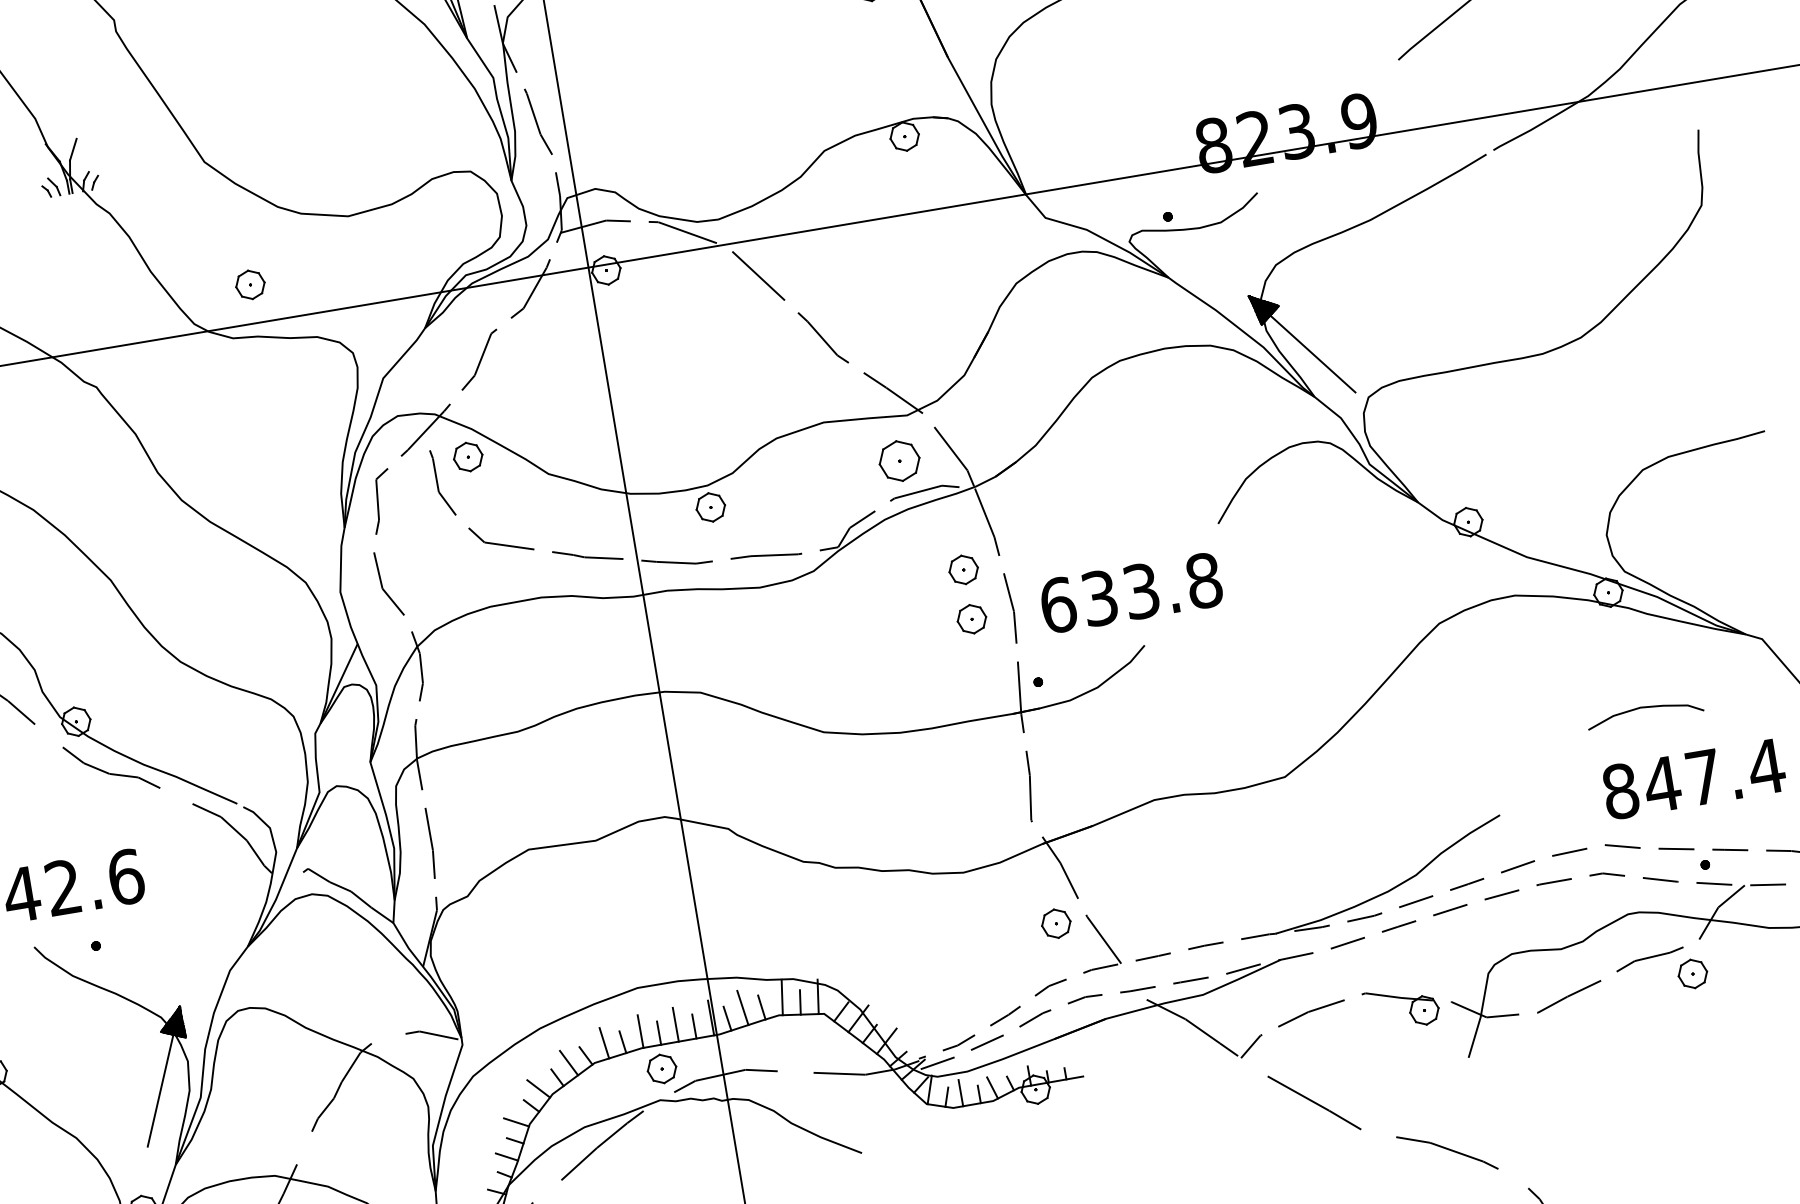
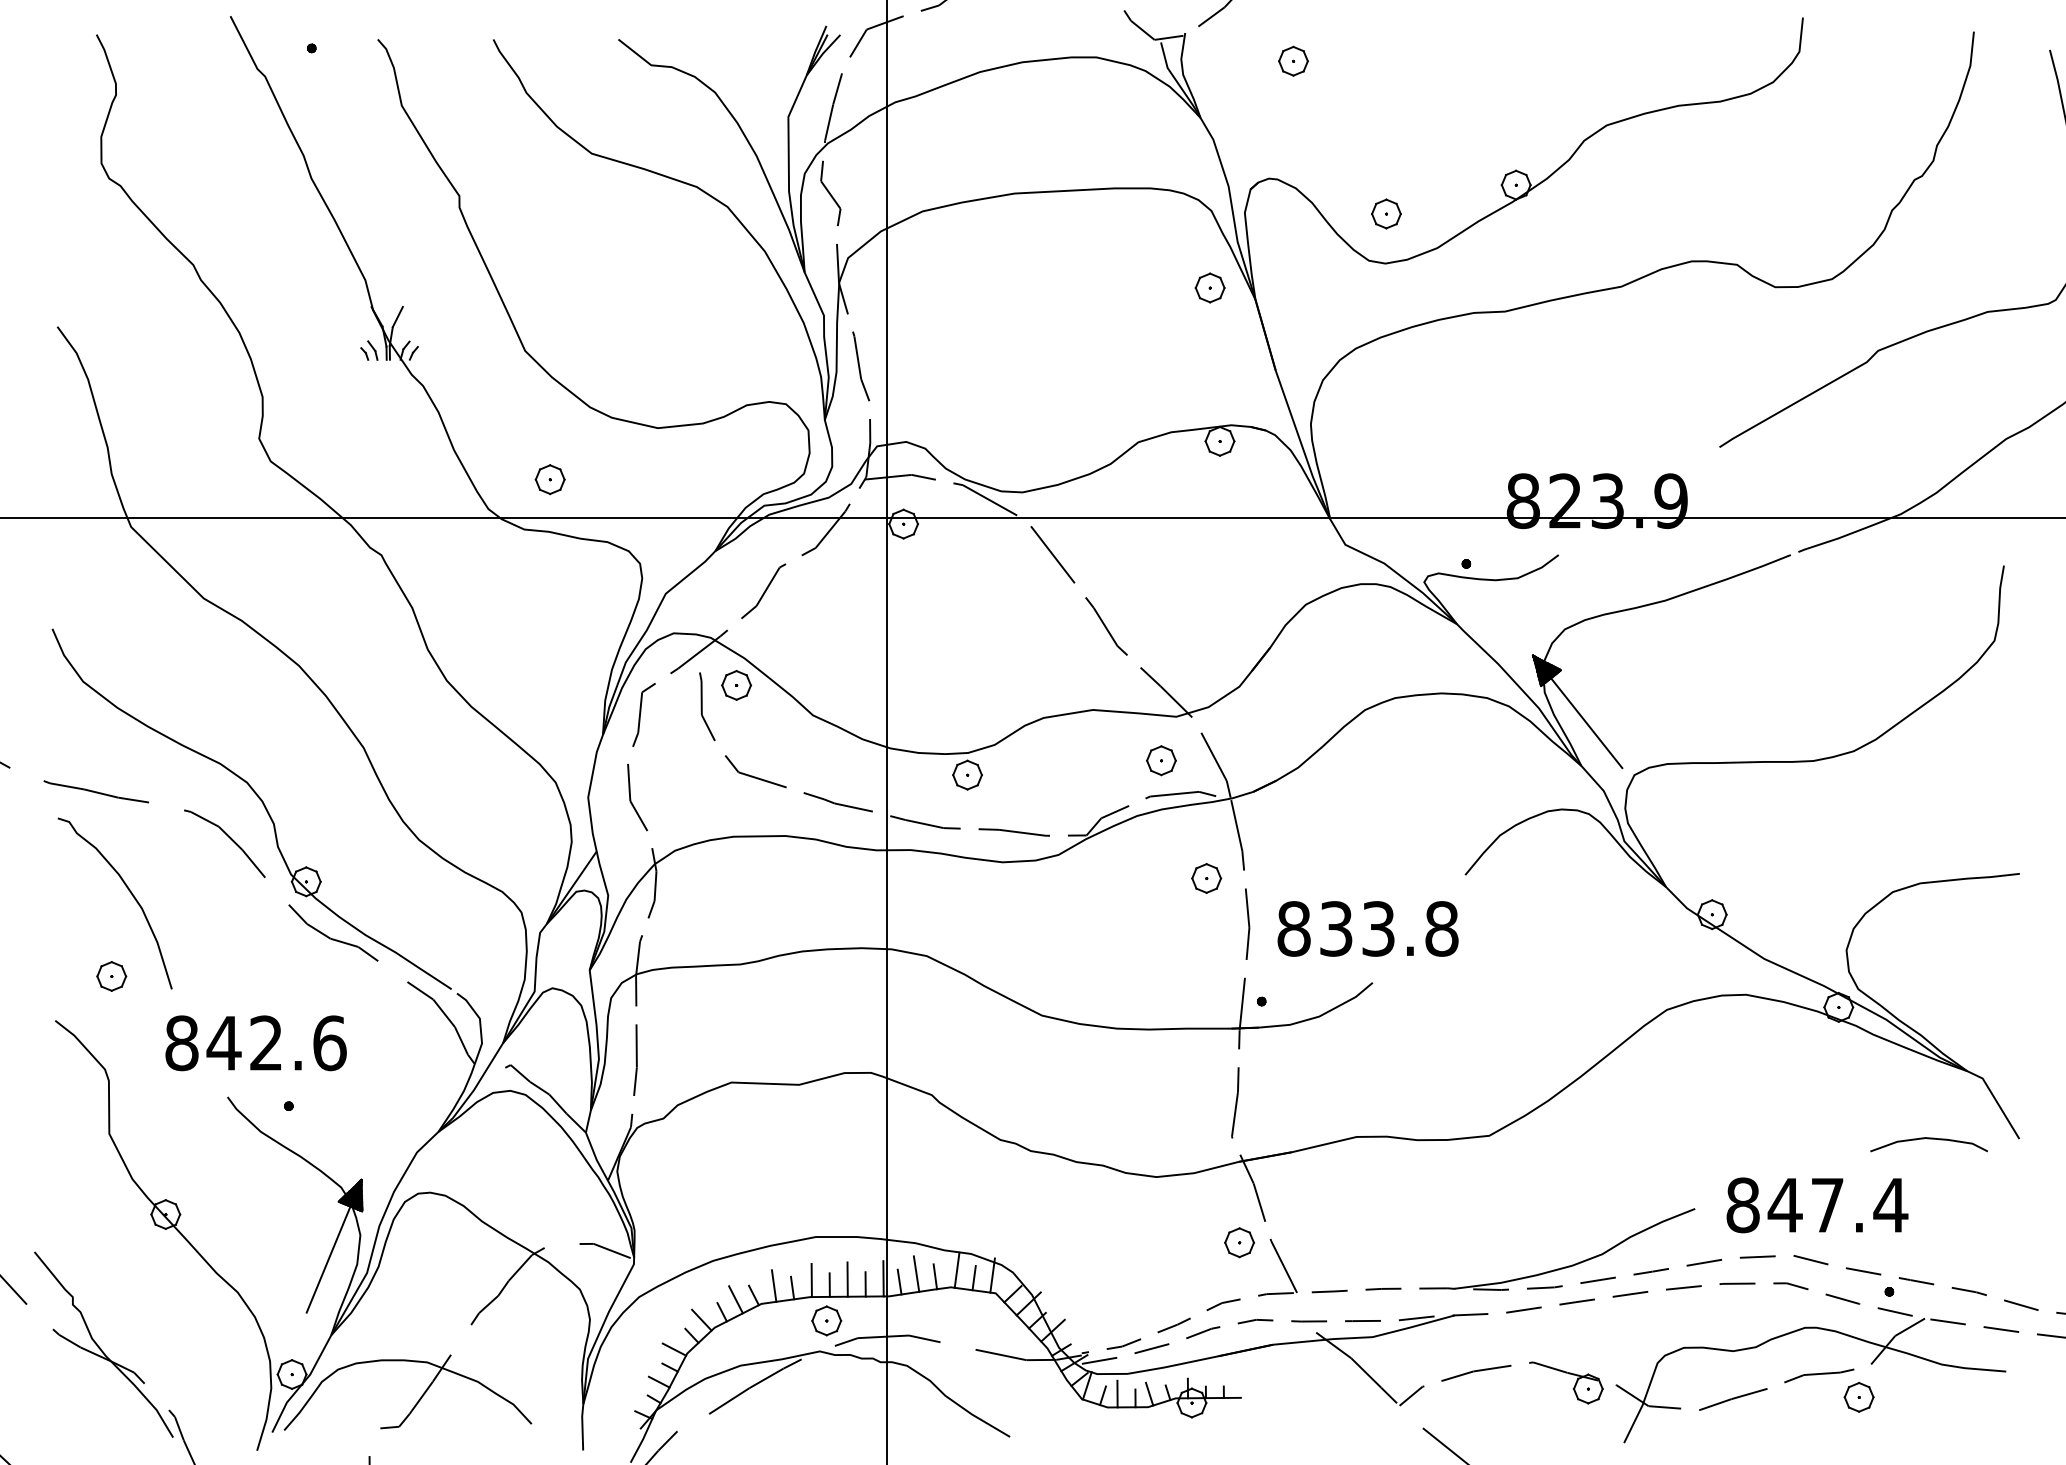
part: (899, 460) -> (1161, 760), size x0.71
text: (1058, 604) -> (1294, 928), 633.8 -> 833.8
part: (971, 619) -> (1206, 928), removed
curve: (1643, 708) -> (1928, 1139), moved
text: (1694, 779) -> (1817, 1205), moved

